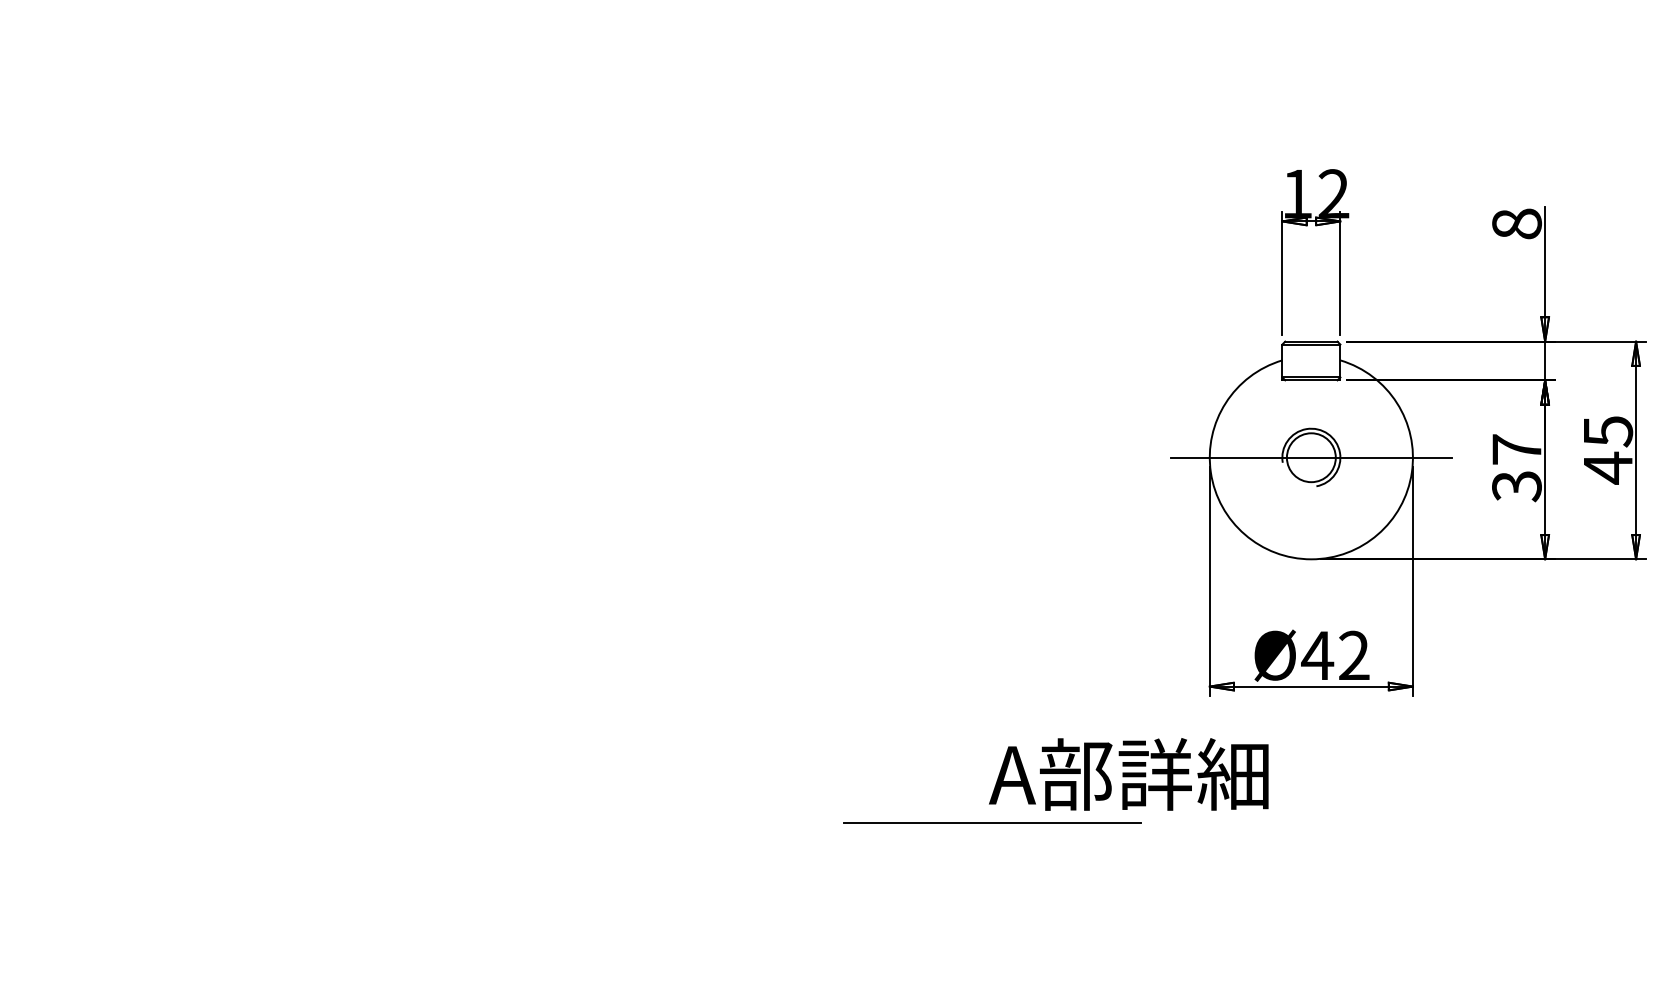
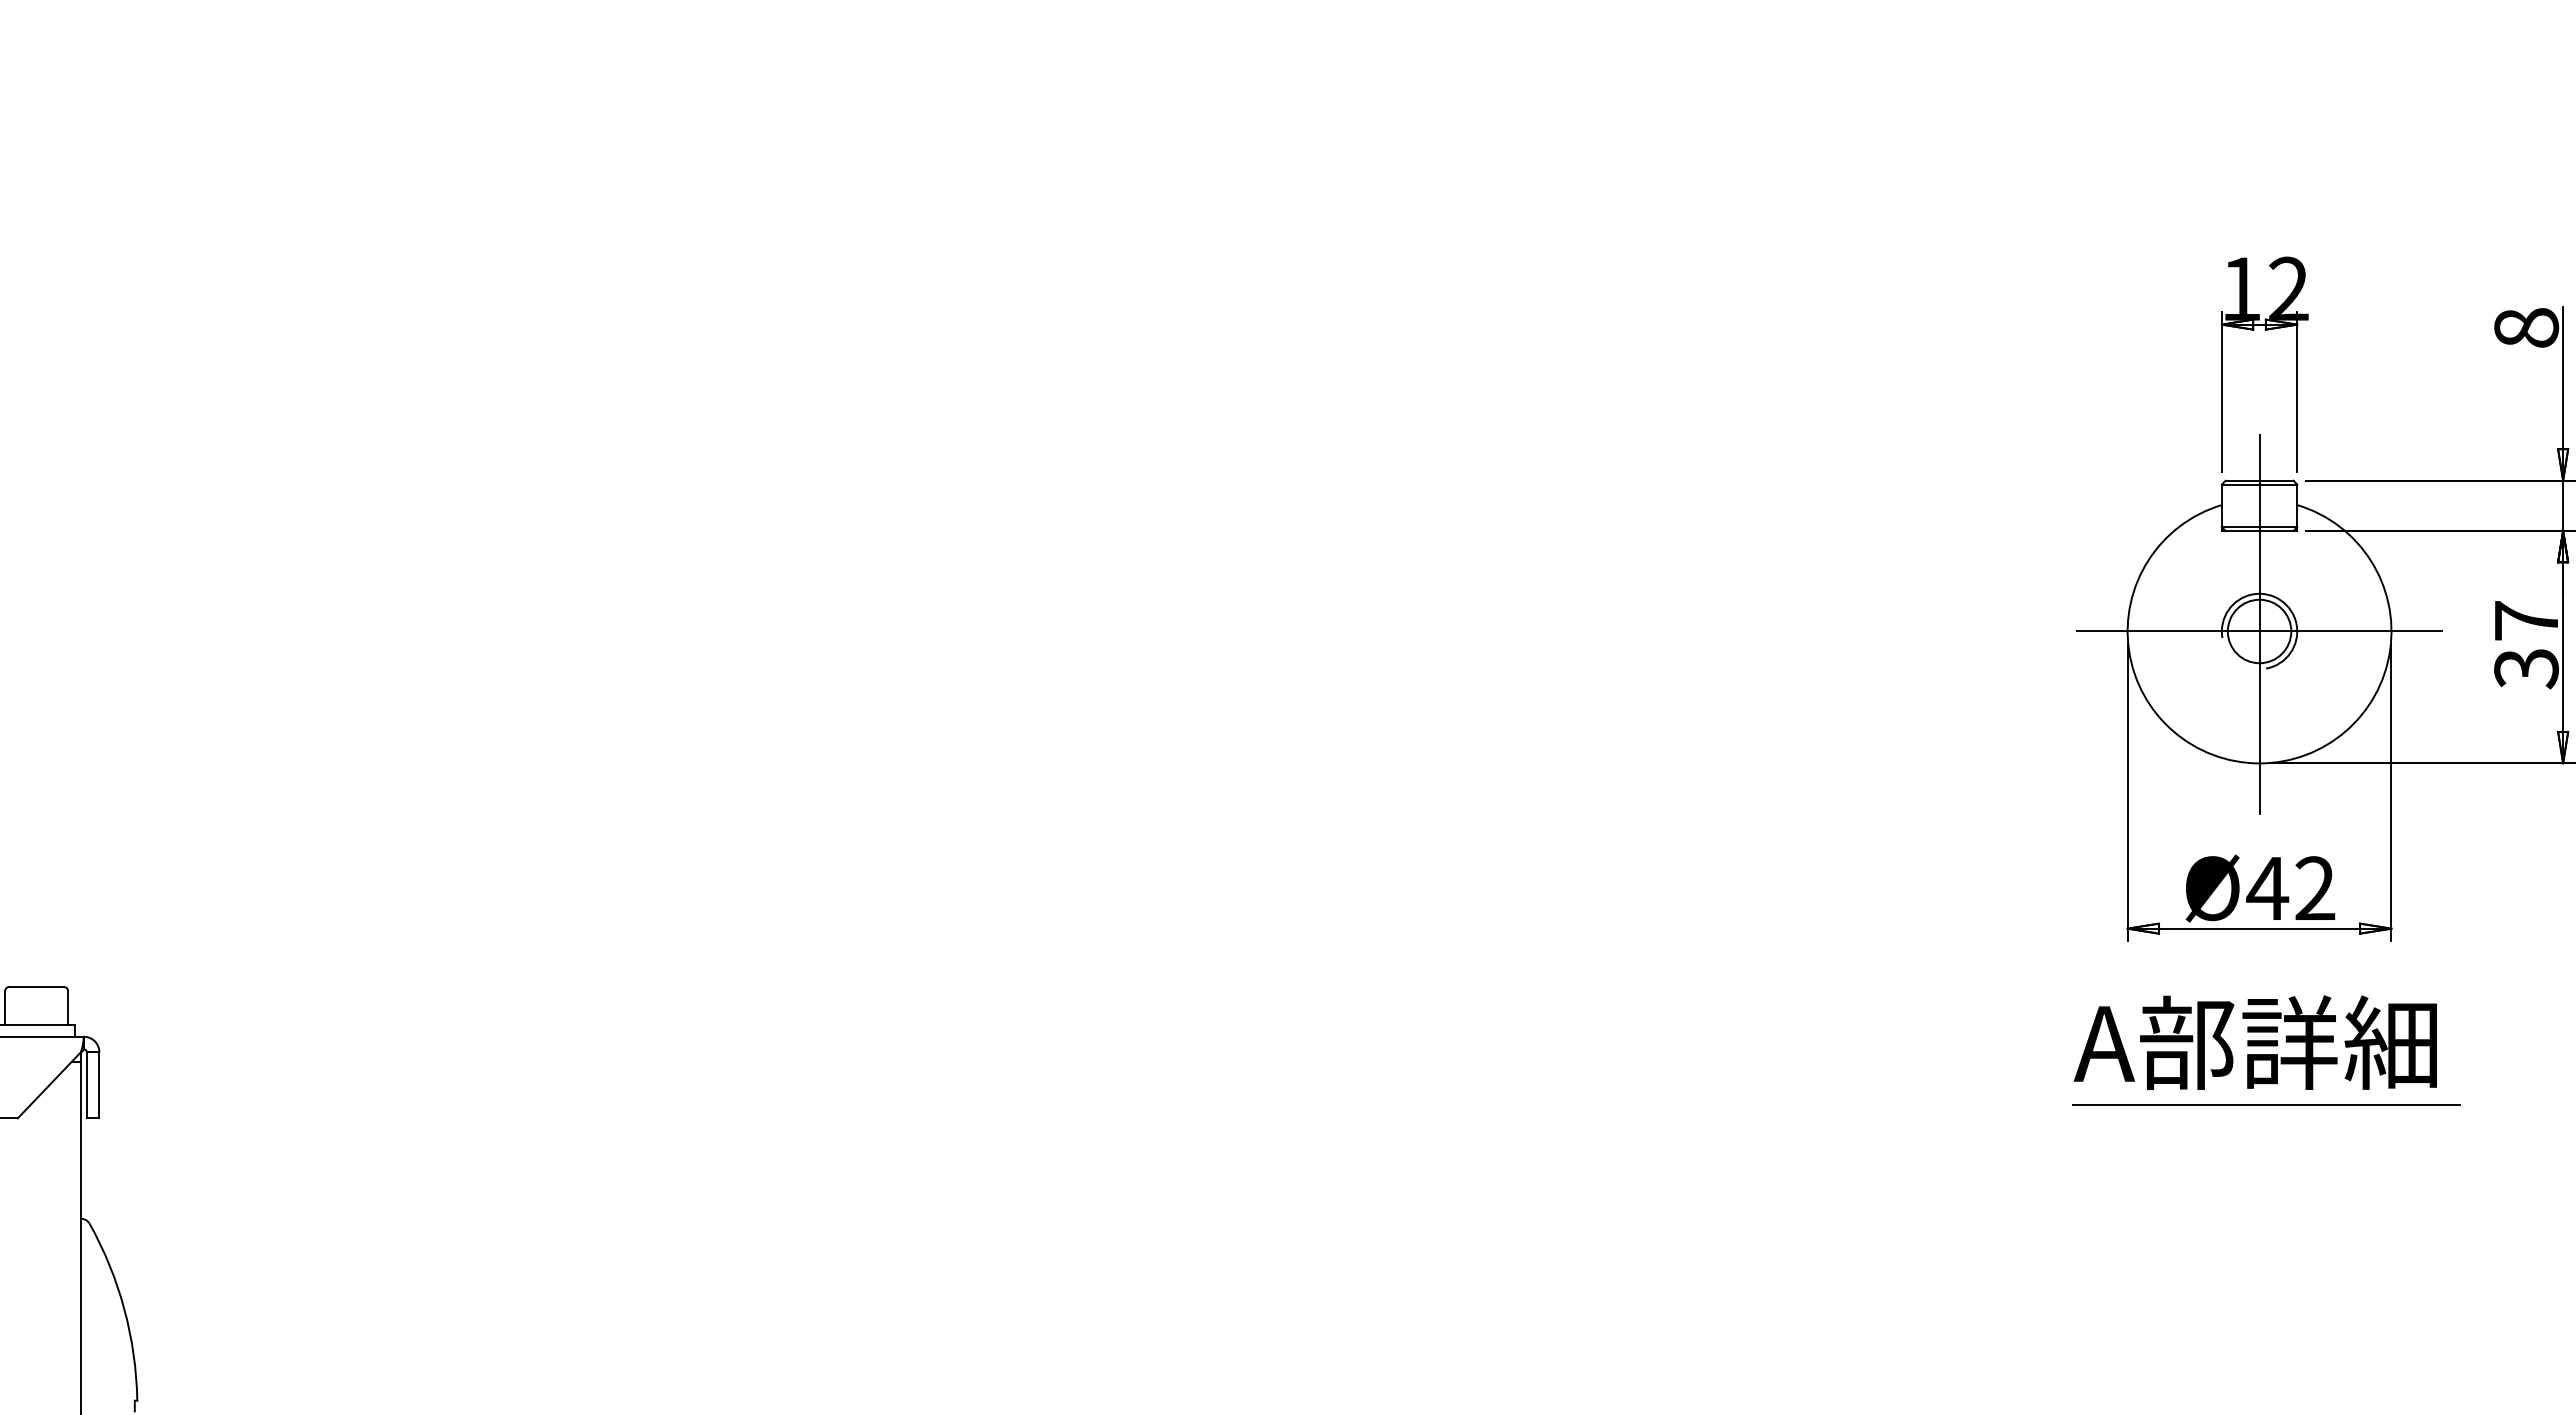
line: (1311, 452) -> (2259, 624), added
text: (1128, 774) -> (2254, 1042), moved
line: (992, 822) -> (2266, 1104), moved

